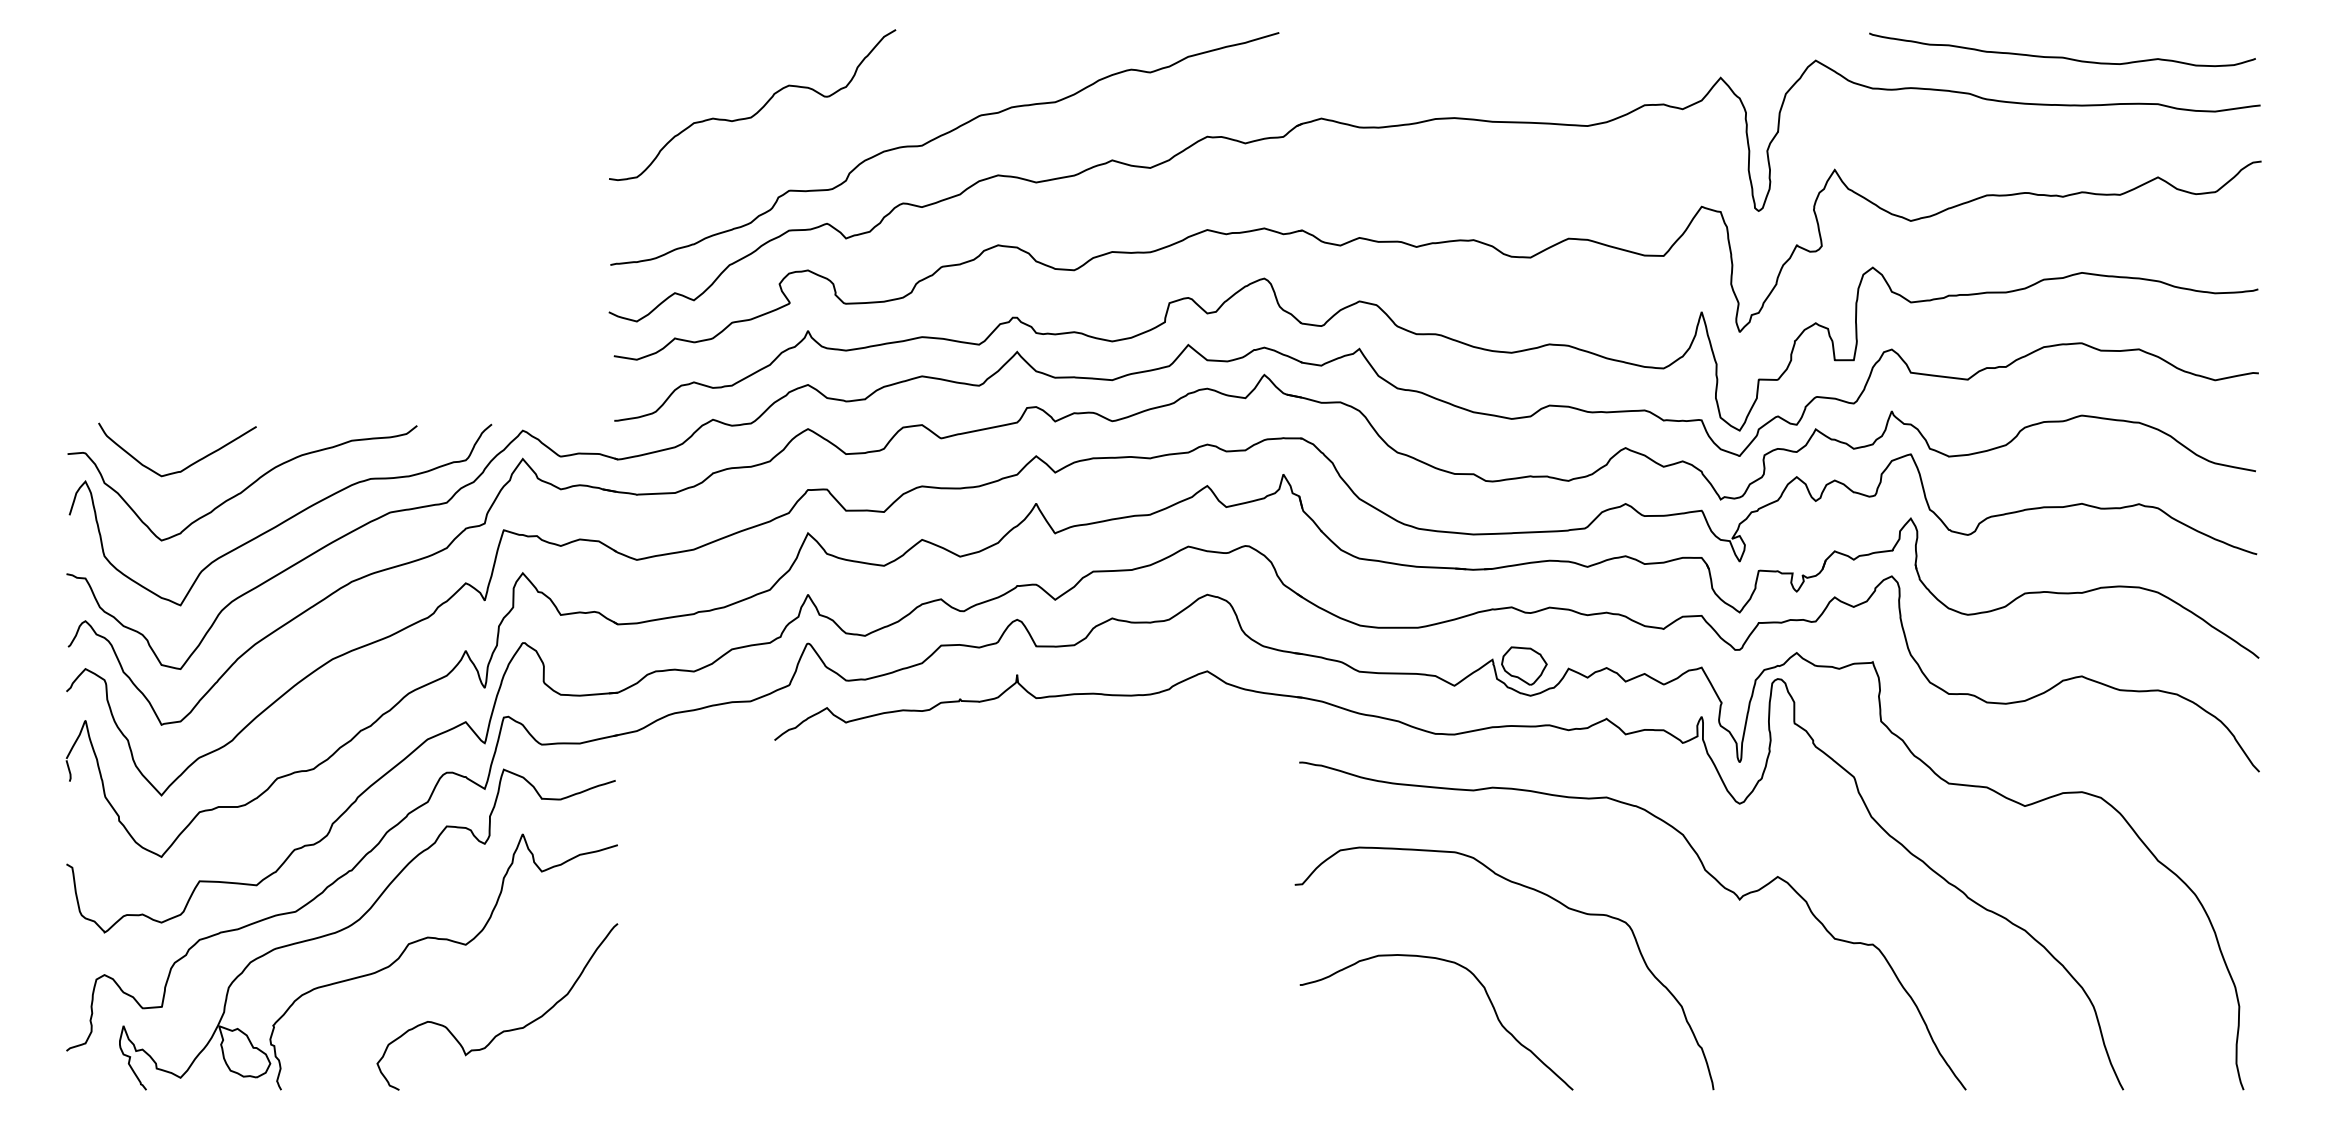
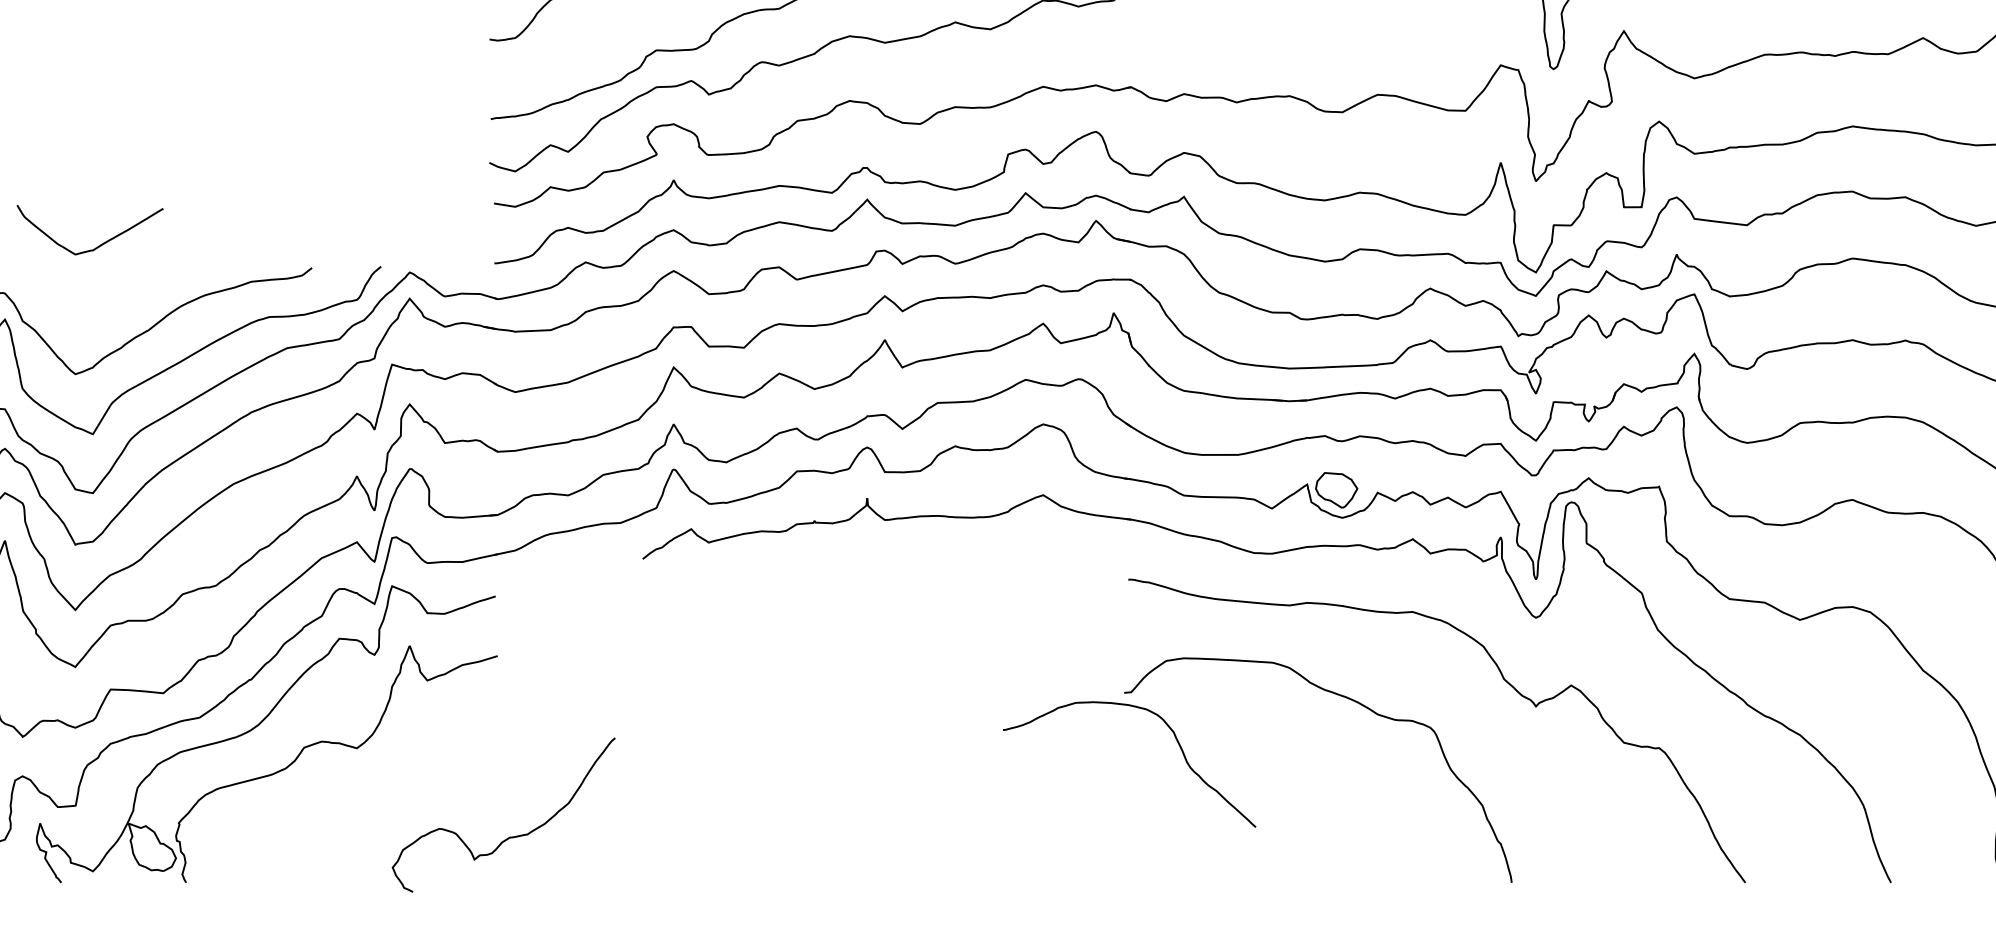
curve: (188, 465) -> (100, 244), moved
curve: (1487, 997) -> (1176, 741), moved
curve: (503, 1030) -> (509, 836), moved

